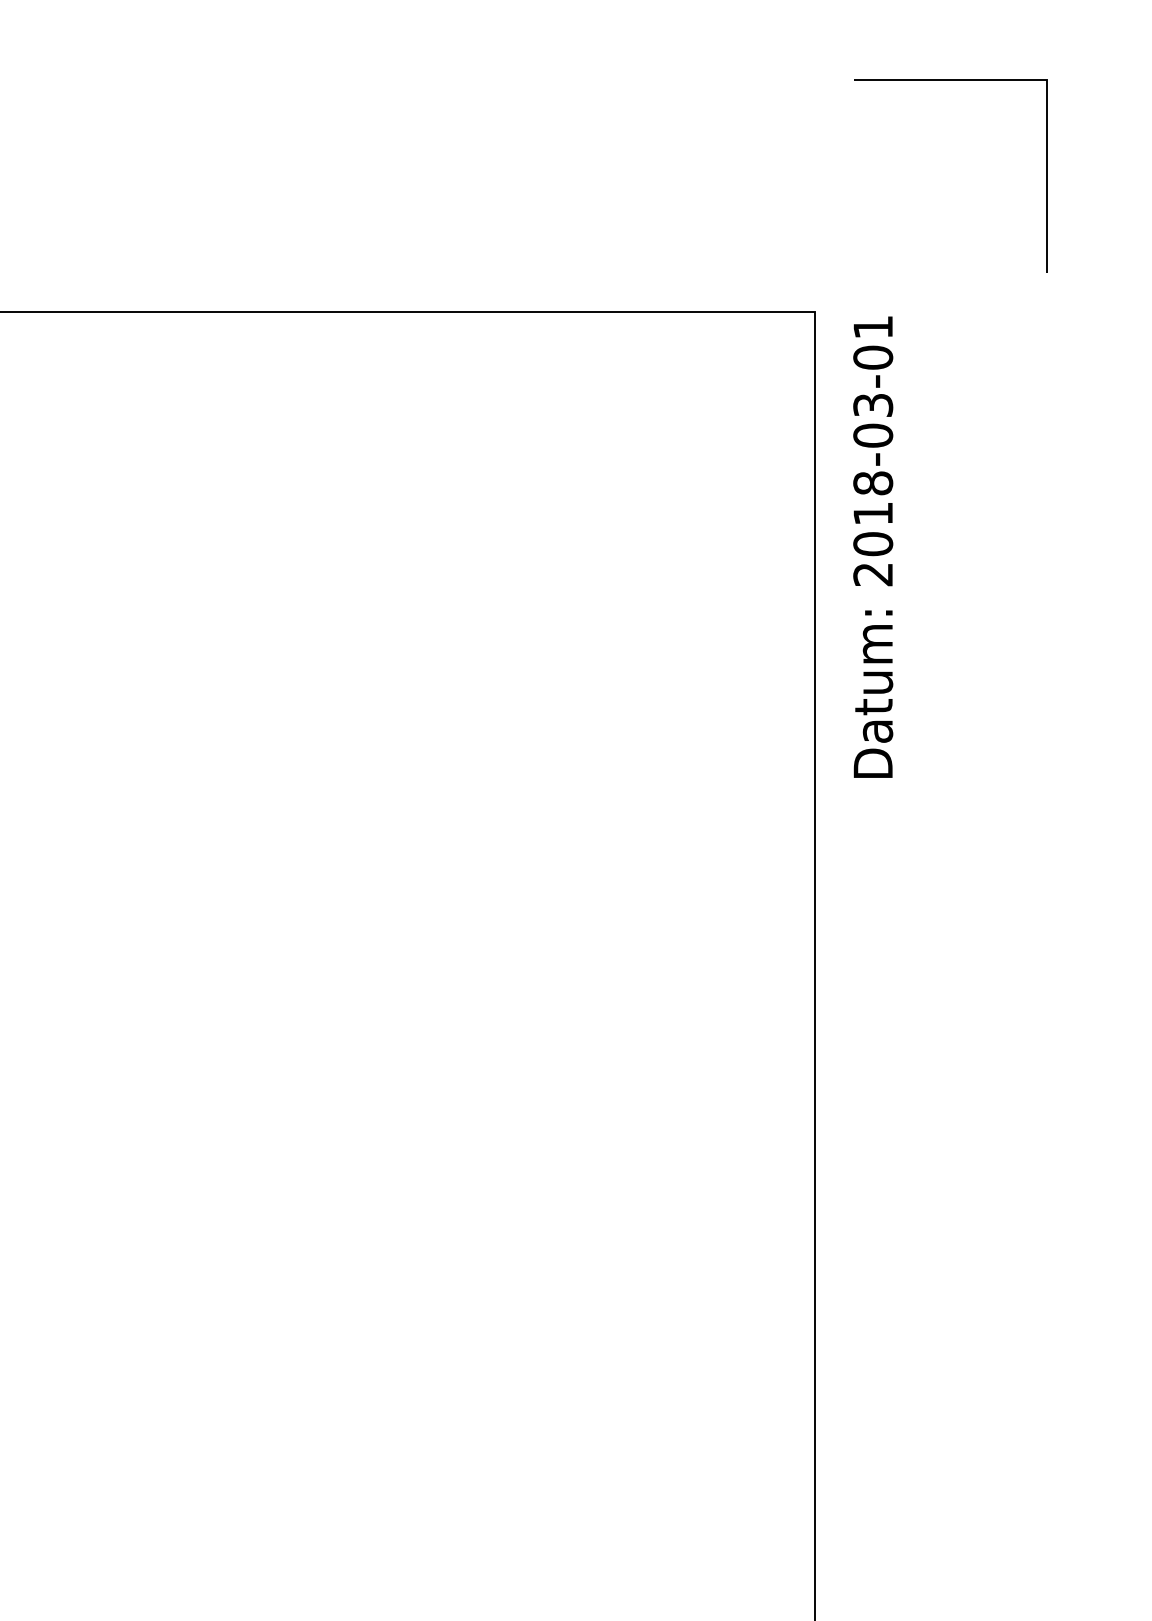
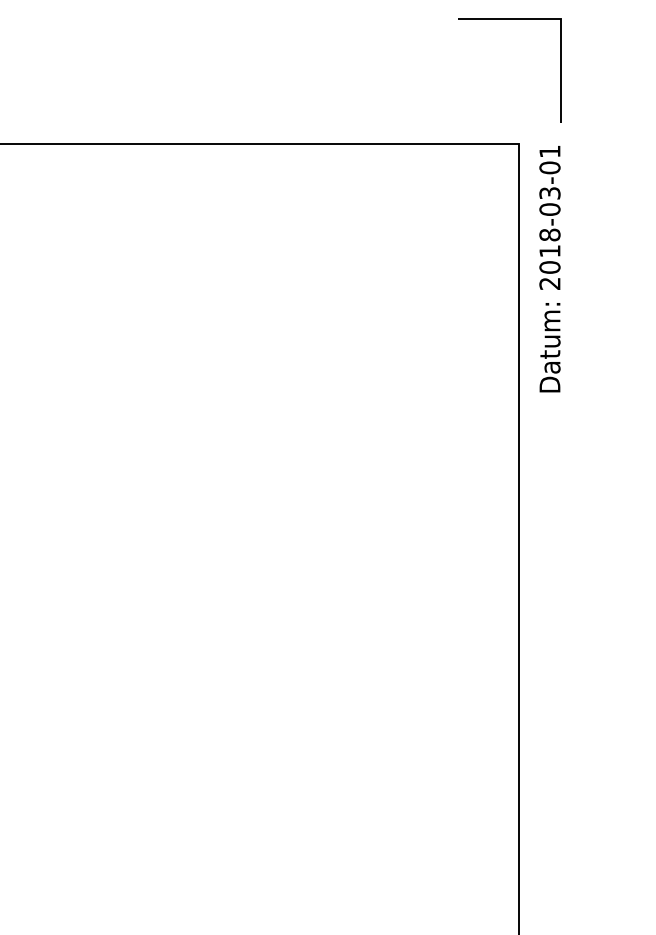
line: (950, 79) -> (509, 19), moved

